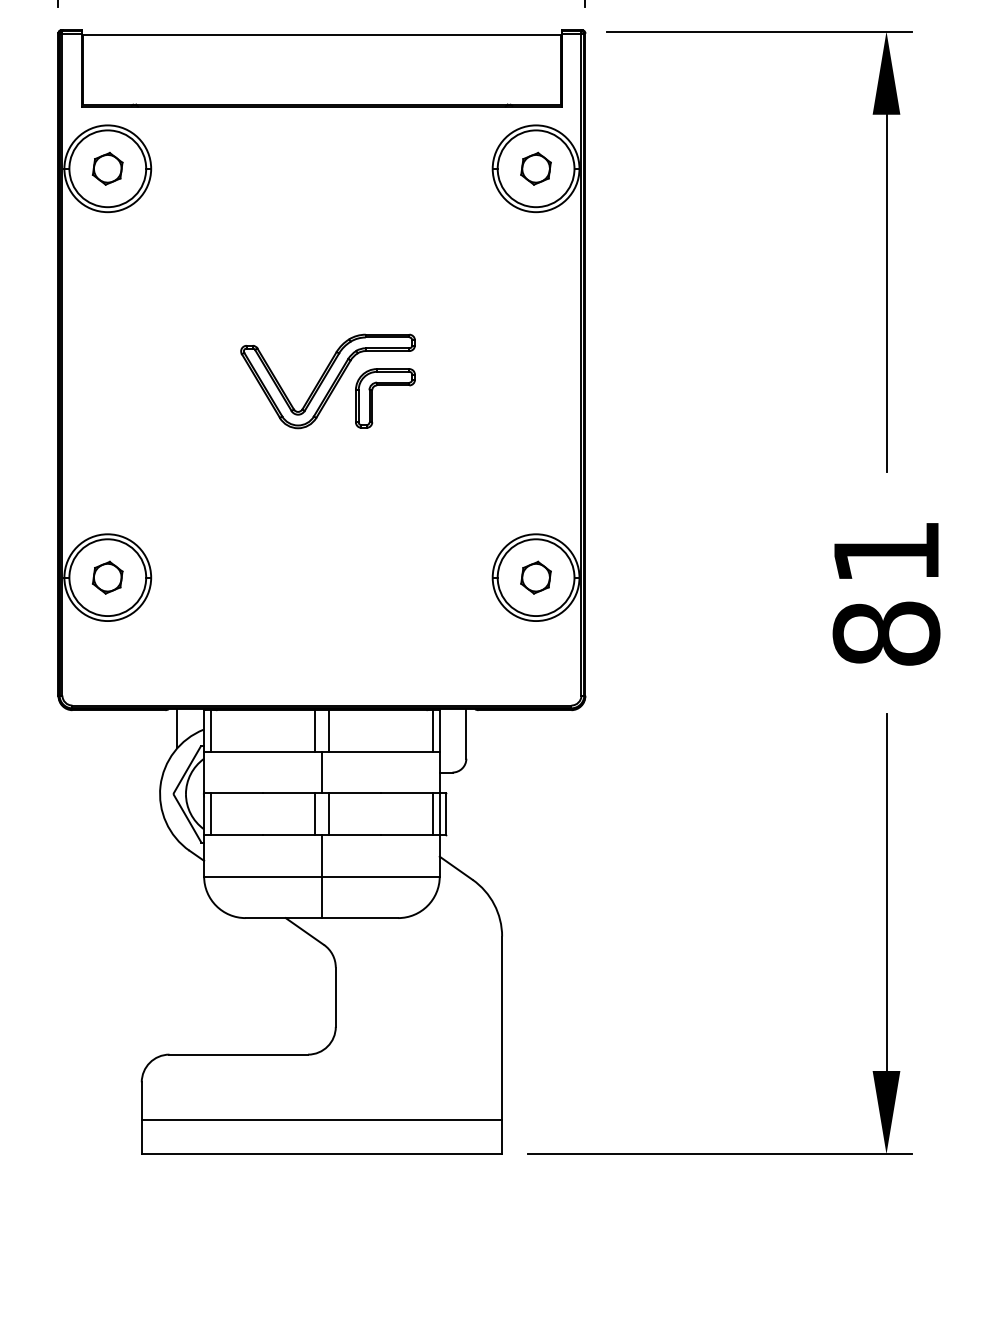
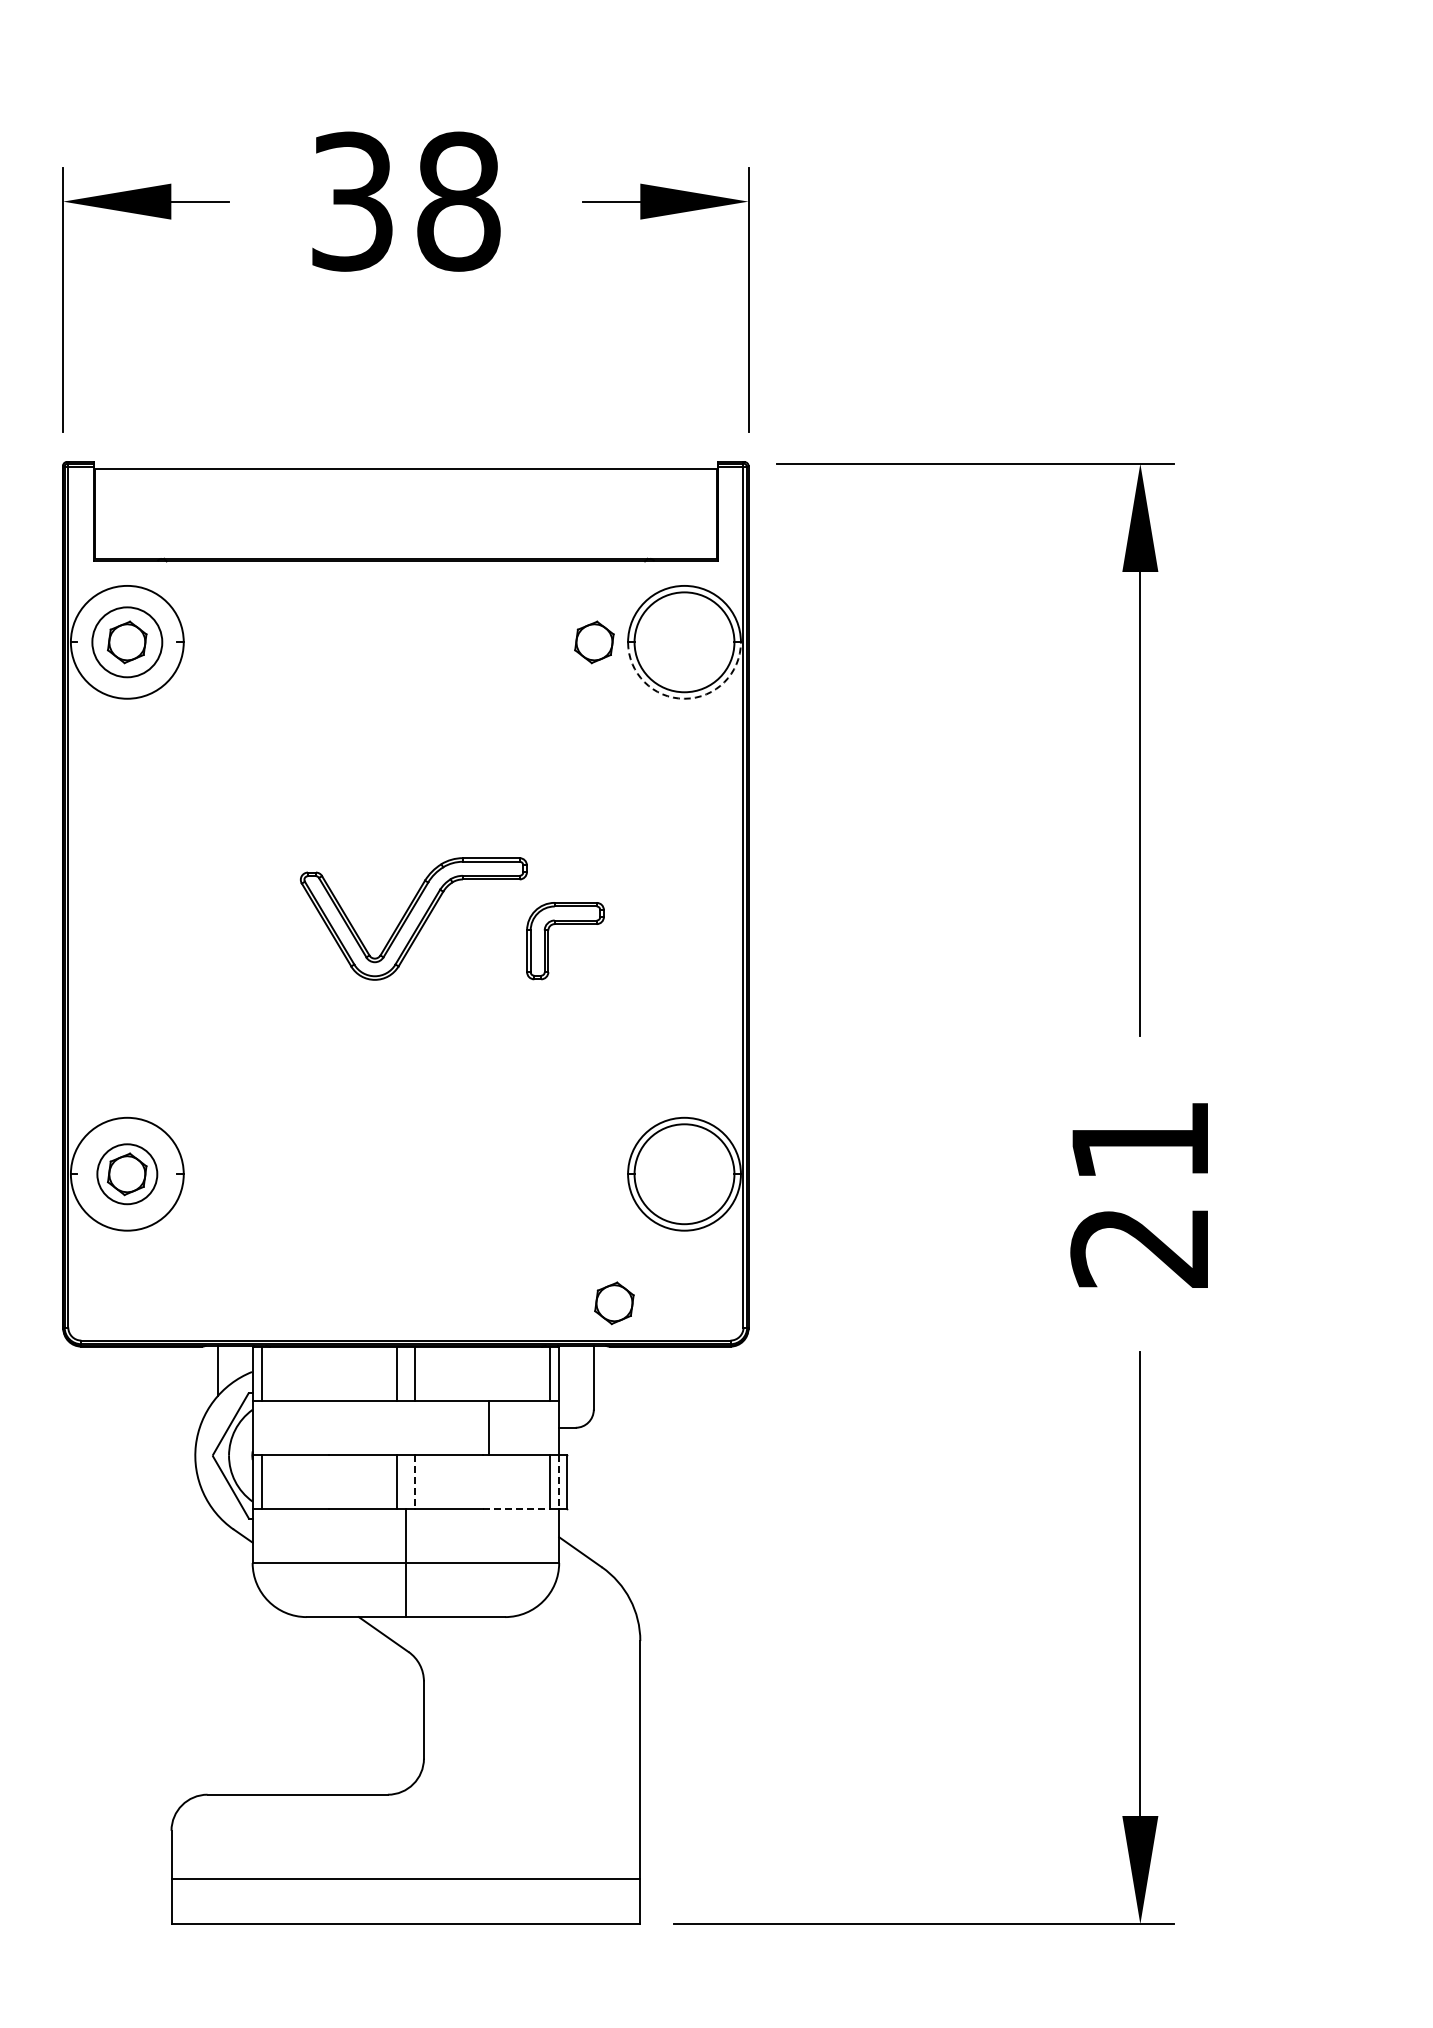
circle: (107, 168) -> (127, 642), size x0.7
part: (536, 168) -> (594, 642), moved
arc: (536, 211) -> (684, 698), solid -> dashed
part: (385, 385) -> (565, 924), moved
circle: (107, 577) -> (127, 1174), size x0.6
part: (536, 577) -> (614, 1303), moved
text: (886, 633) -> (1140, 1246), 81 -> 21
line: (321, 772) -> (488, 1427), moved
line: (328, 814) -> (414, 1482), solid -> dashed
line: (440, 814) -> (559, 1482), solid -> dashed
line: (406, 834) -> (516, 1508), solid -> dashed

